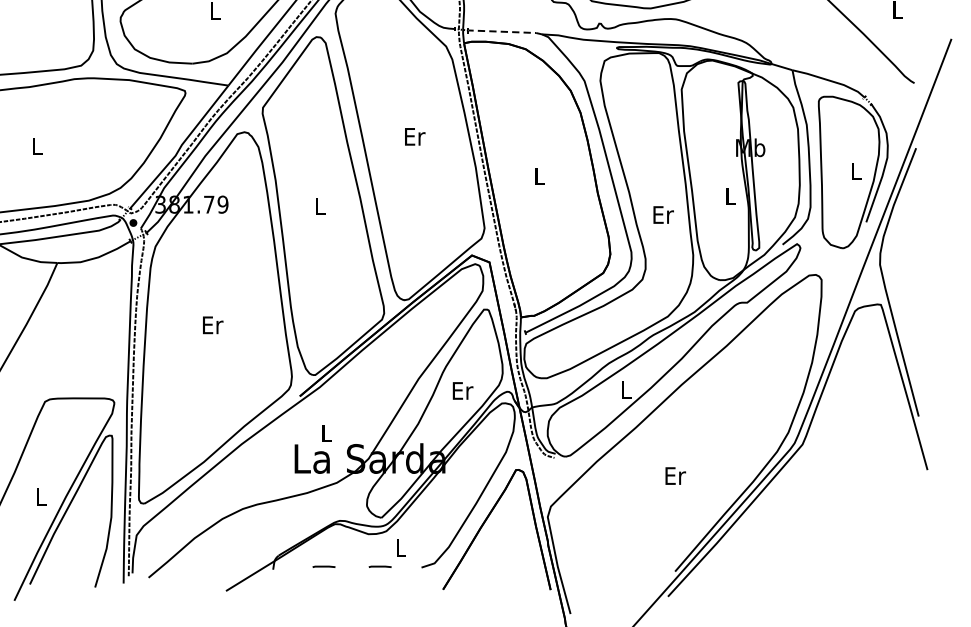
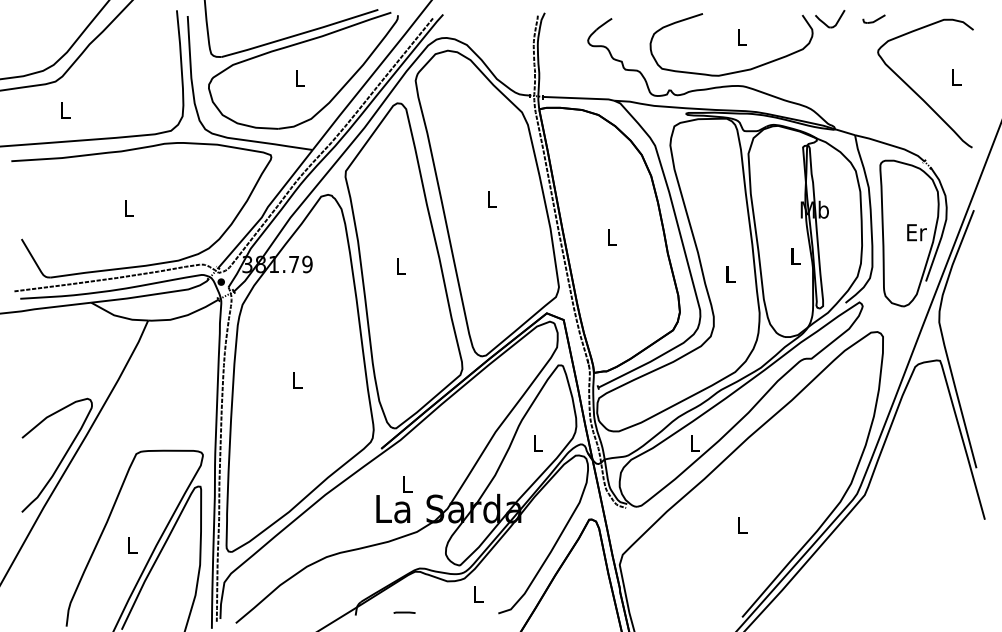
line: (504, 32) -> (578, 98), dashed -> solid
text: (415, 136) -> (492, 198), Er -> L
text: (856, 171) -> (916, 232), L -> Er
text: (663, 215) -> (731, 274), Er -> L
text: (212, 325) -> (297, 380), Er -> L
text: (463, 390) -> (538, 443), Er -> L
text: (675, 476) -> (742, 525), Er -> L
line: (380, 566) -> (458, 612), removed

